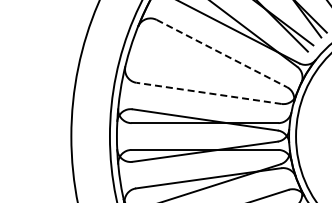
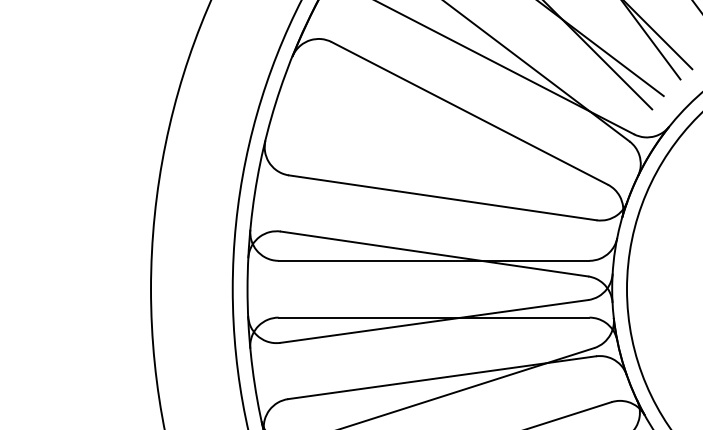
line: (222, 53) -> (471, 113), dashed -> solid
line: (208, 93) -> (441, 198), dashed -> solid

